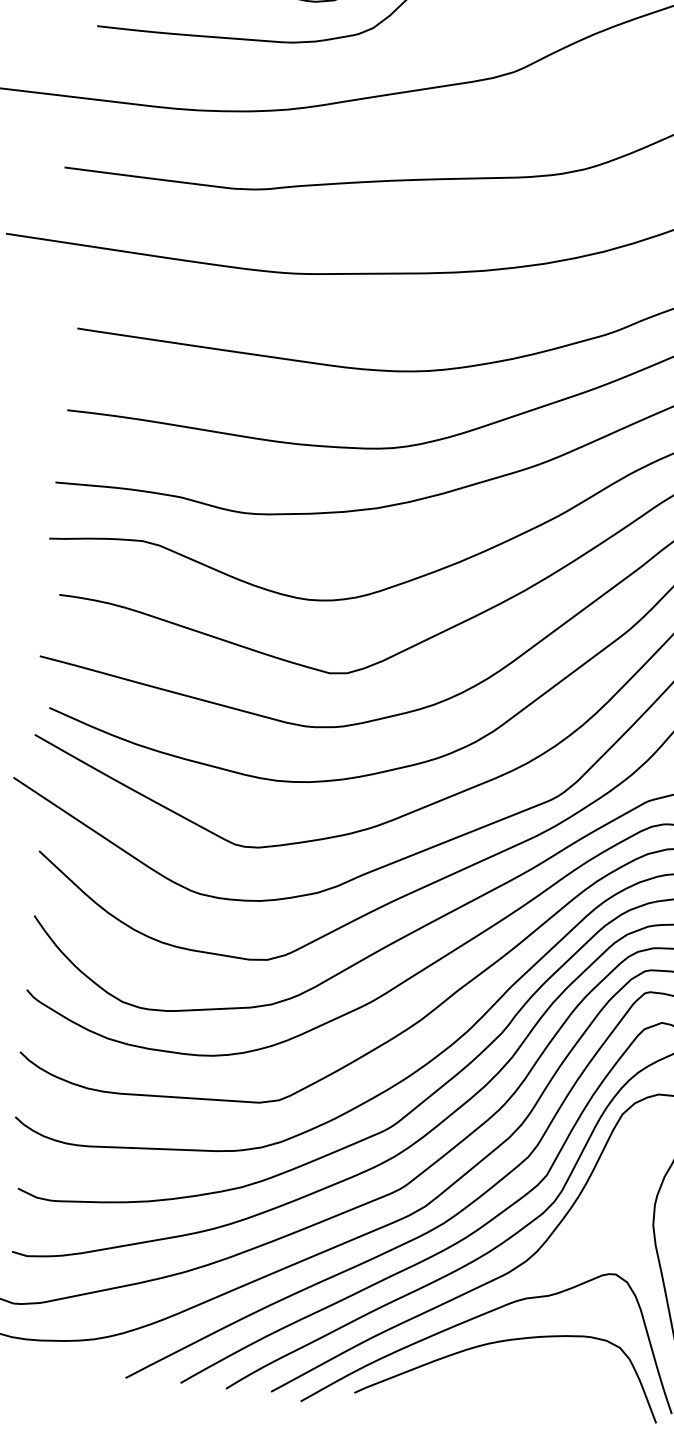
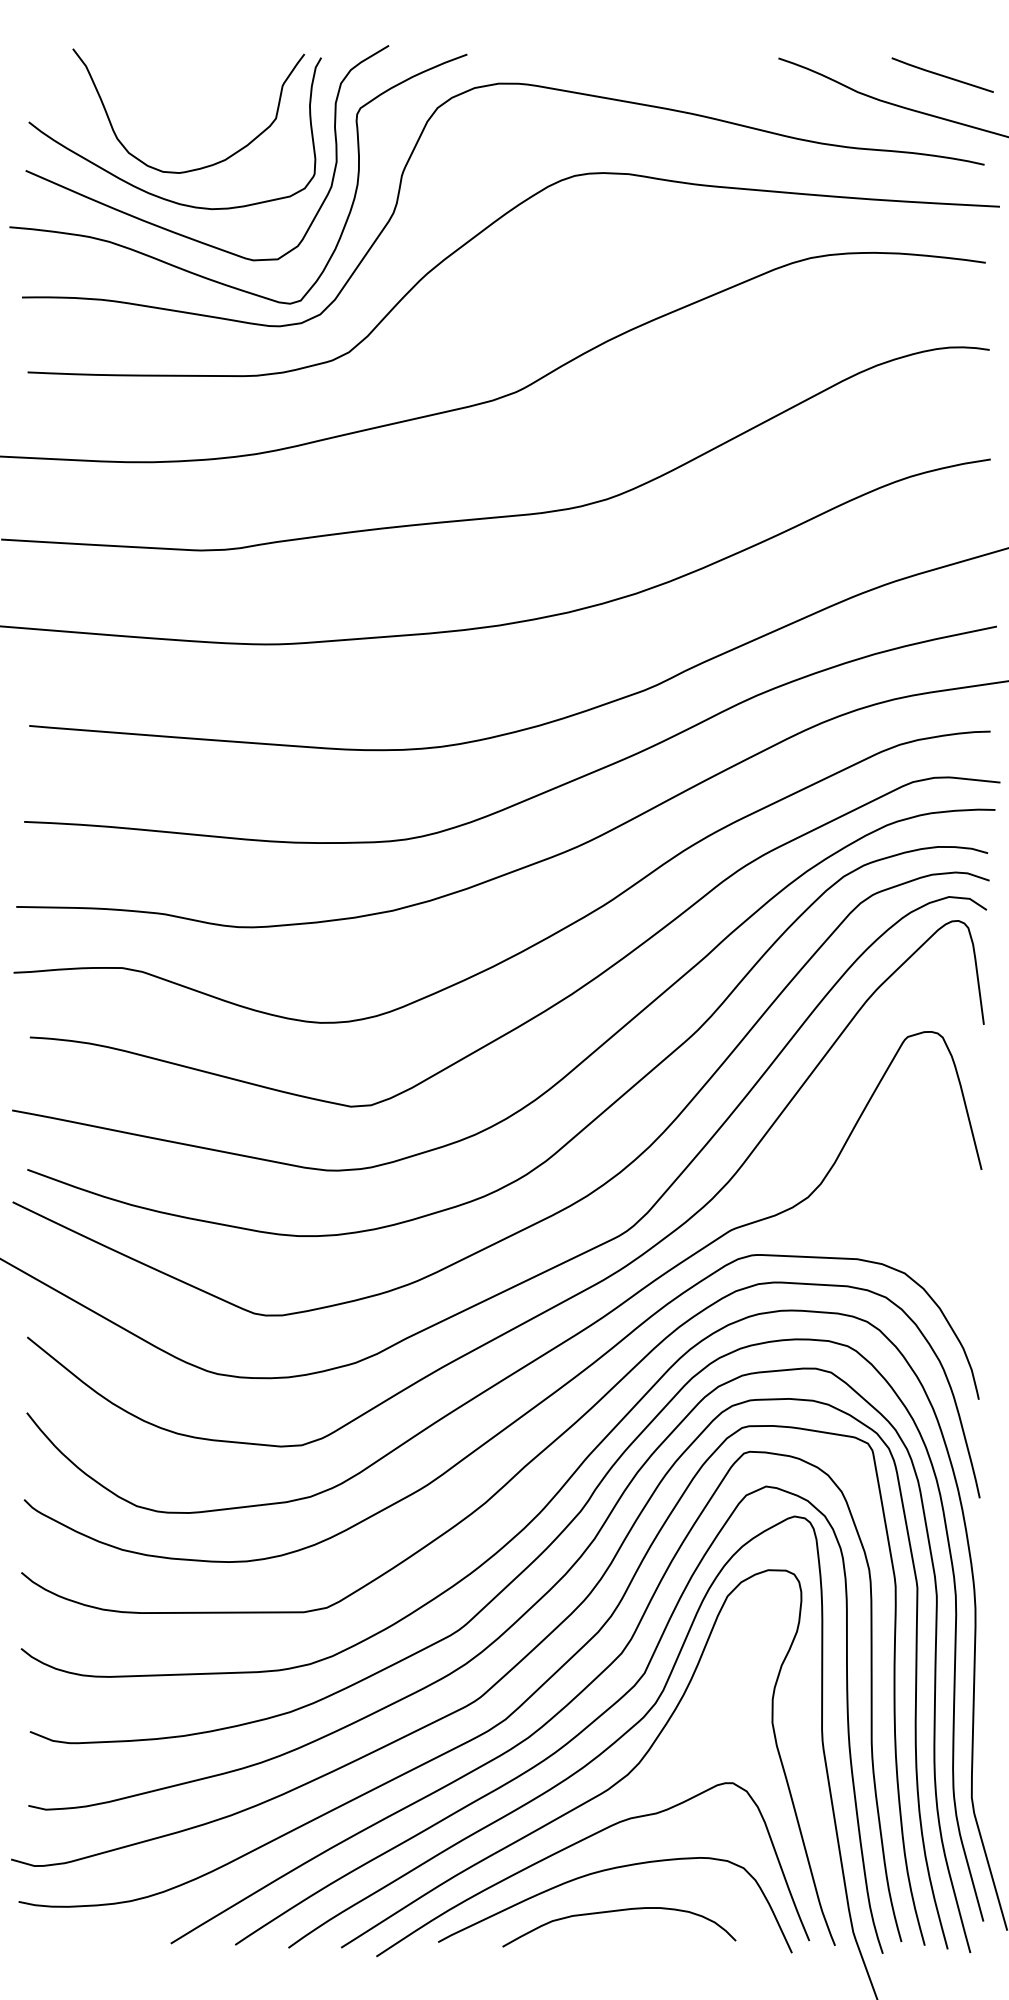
curve: (511, 1377) -> (619, 1911), added

